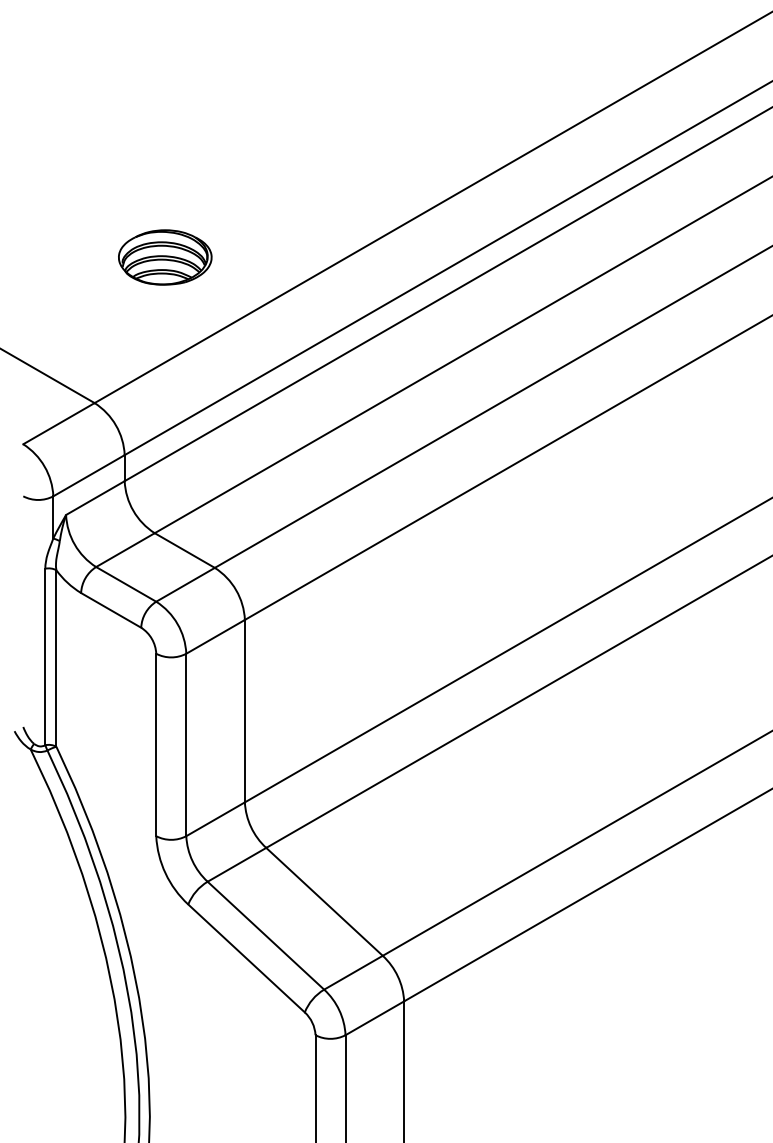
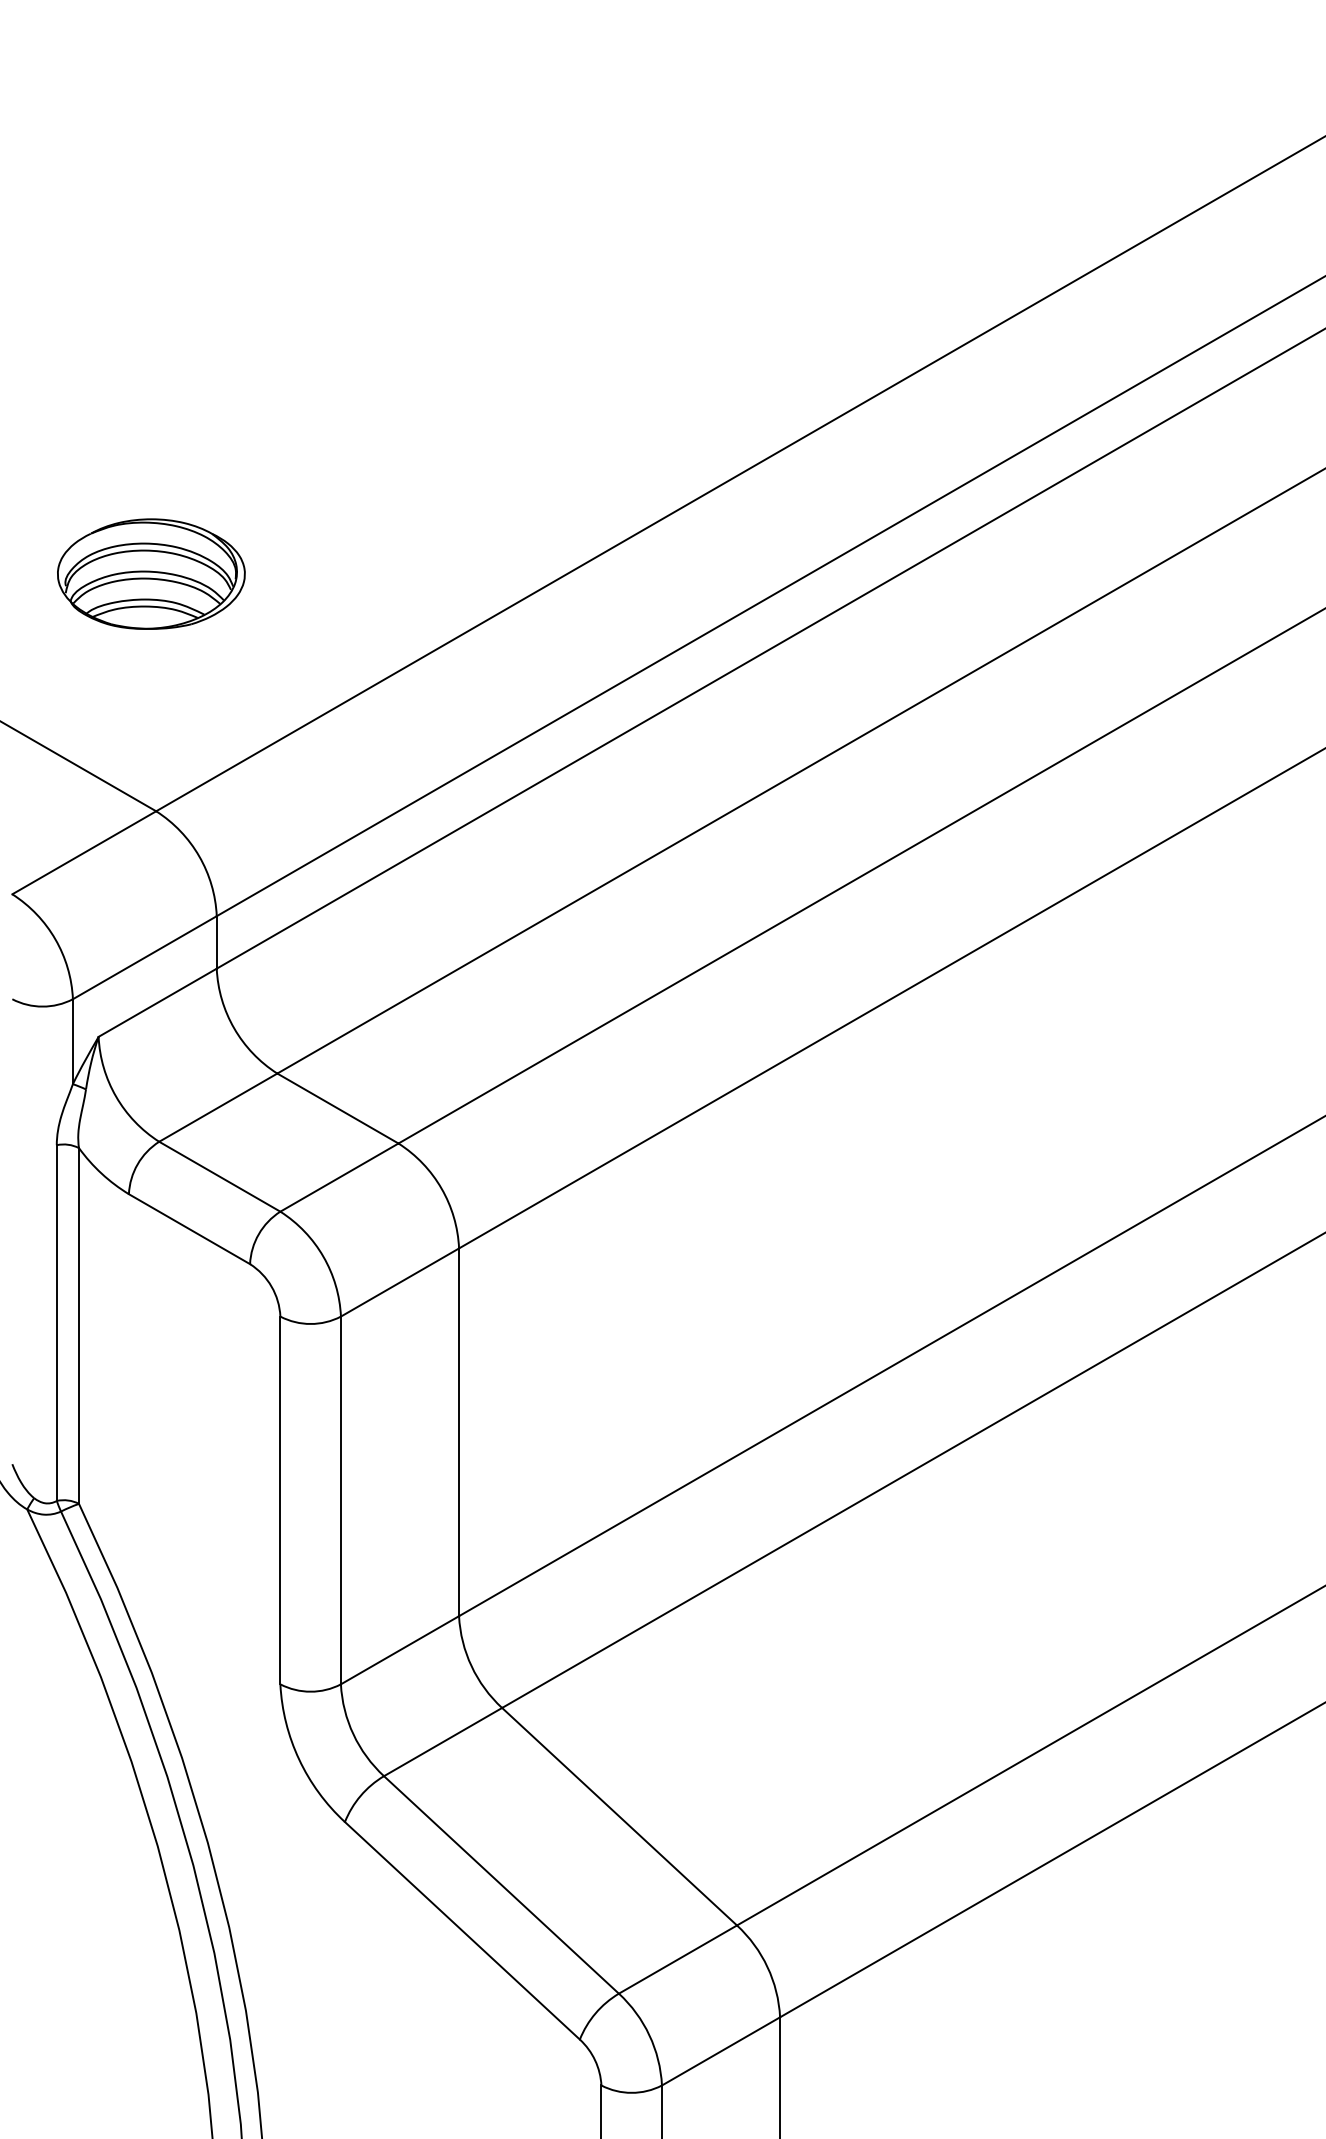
part: (165, 257) -> (151, 574), moved

